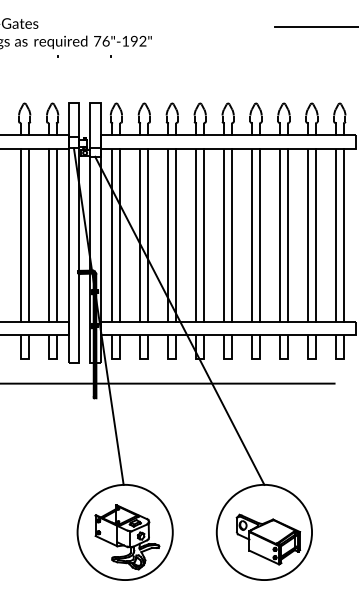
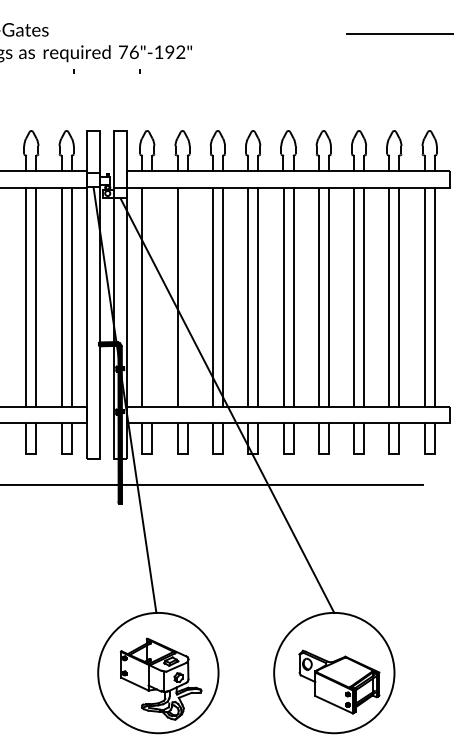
line: (120, 234) -> (152, 296), removed
line: (148, 234) -> (187, 296), removed

